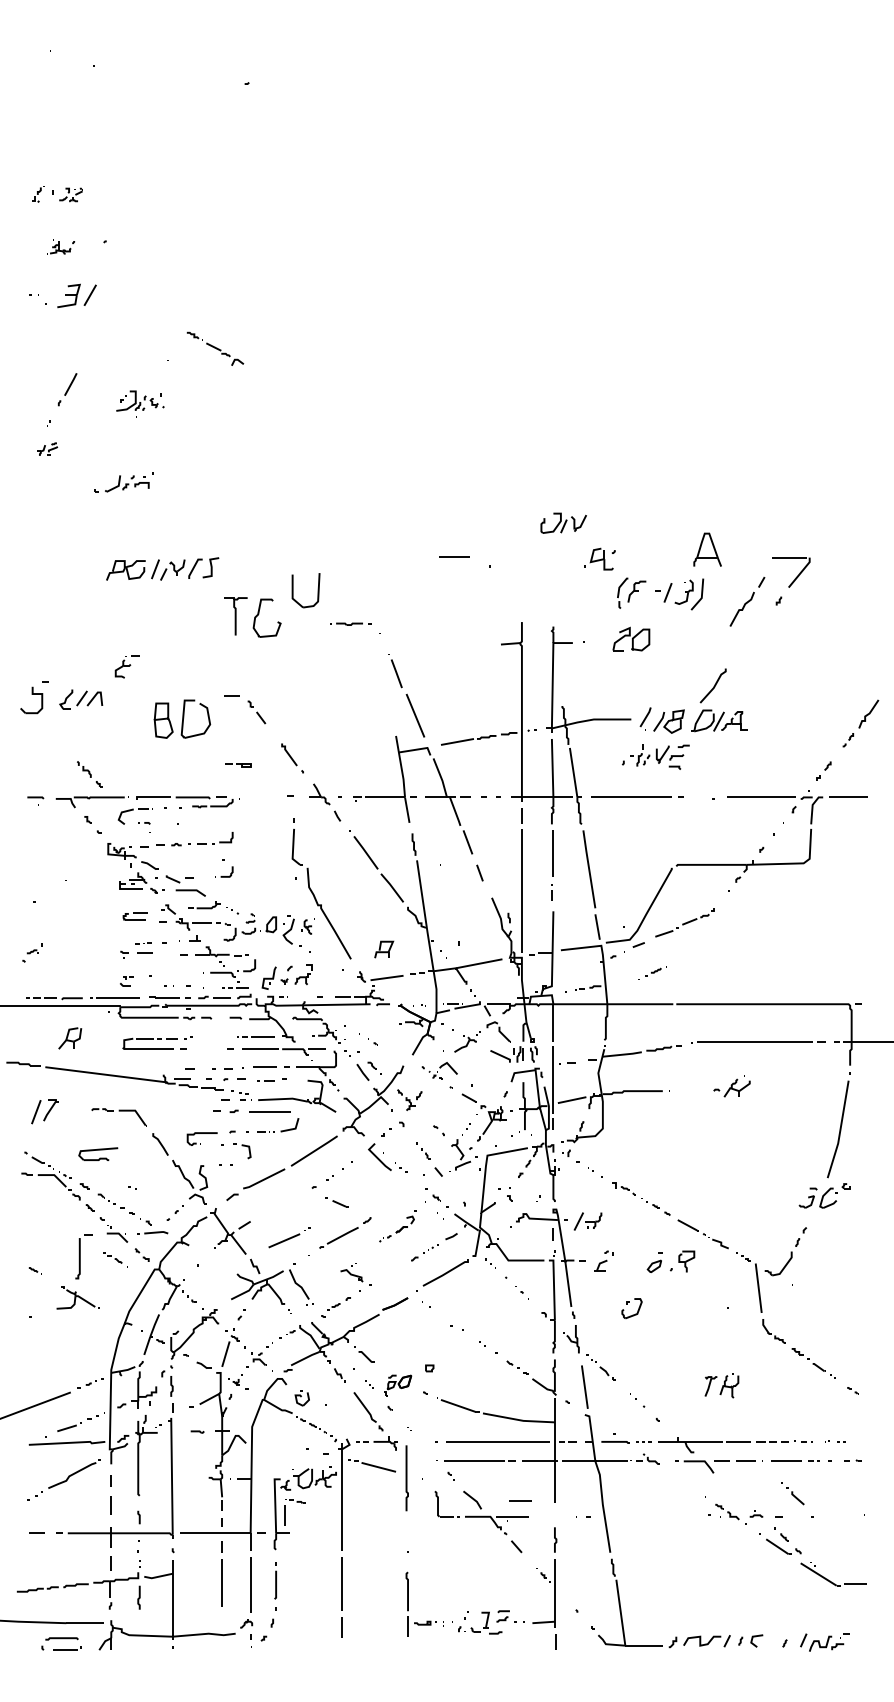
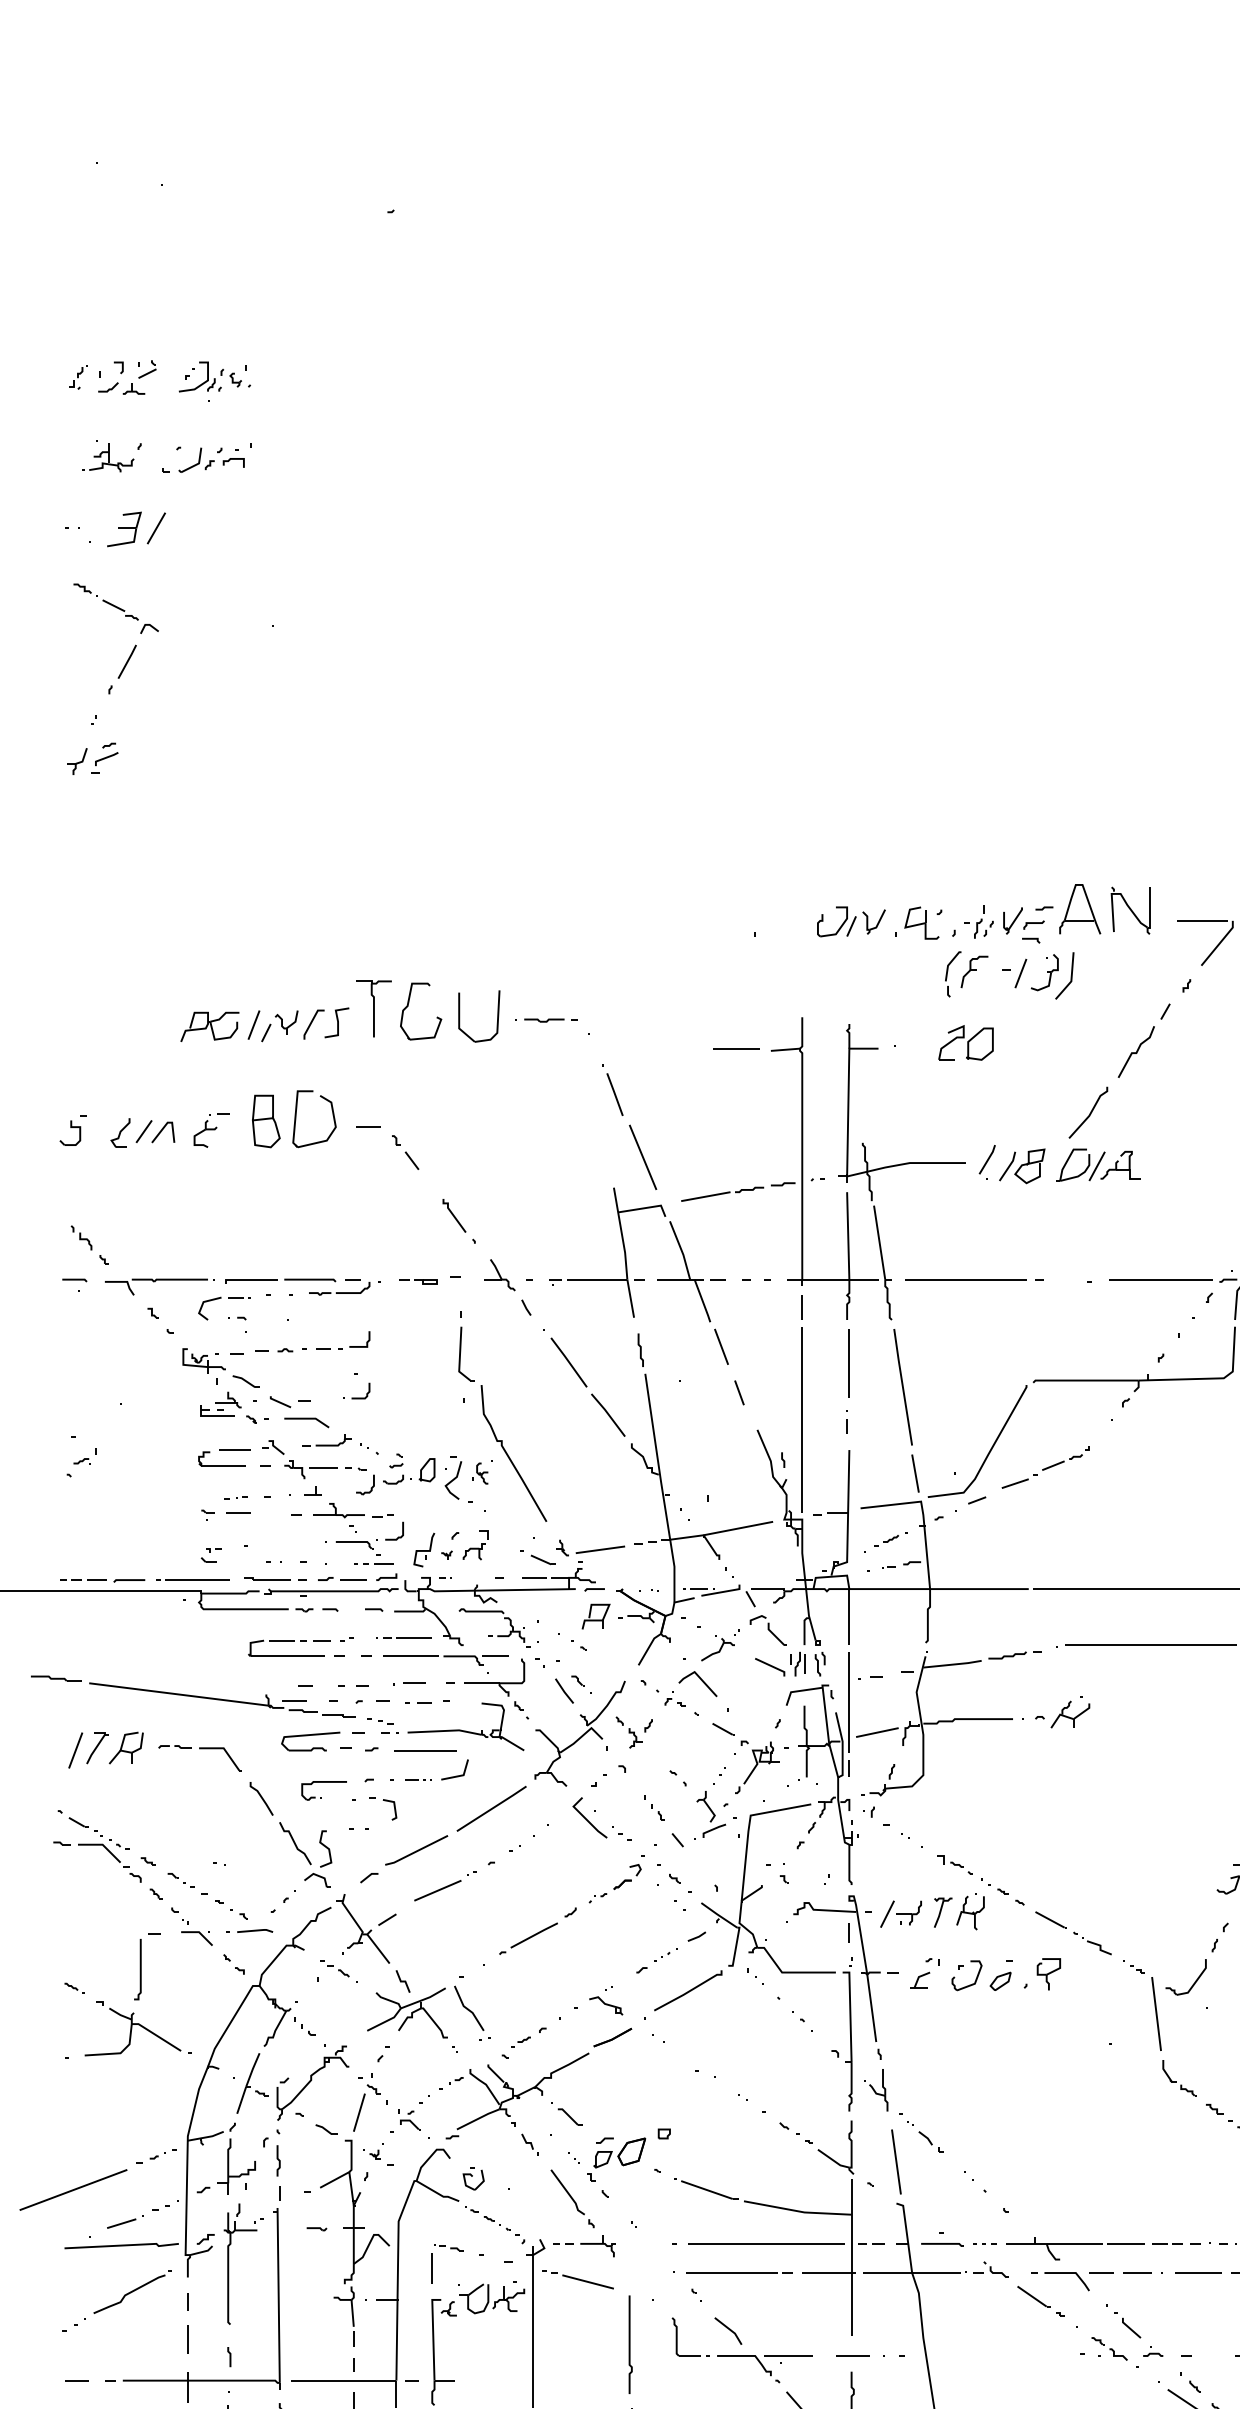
part: (70, 194) -> (126, 377), size x1.67
part: (60, 246) -> (111, 455), size x1.43
part: (215, 348) -> (116, 607), moved
part: (140, 403) -> (215, 380), moved
part: (47, 449) -> (92, 759), size x1.67
part: (123, 482) -> (206, 458), moved
part: (563, 522) -> (850, 920), moved
part: (740, 550) -> (1129, 910), added
line: (454, 556) -> (735, 1047), moved
part: (162, 568) -> (264, 1023), moved
part: (293, 590) -> (460, 1016), moved
part: (747, 601) -> (1144, 1040), moved
part: (126, 666) -> (210, 1130), moved
part: (34, 697) -> (72, 1130), size x0.62
part: (182, 718) -> (294, 1118), moved
part: (655, 756) -> (1002, 923), moved
part: (238, 765) -> (418, 1281), moved
part: (89, 774) -> (89, 1245), moved
part: (134, 916) -> (222, 1457), size x1.43
part: (384, 949) -> (596, 1616), moved
part: (32, 952) -> (81, 1462), moved
part: (652, 972) -> (885, 1541), moved
part: (70, 1038) -> (126, 1748), moved
part: (157, 1042) -> (300, 1646), moved
part: (258, 1067) -> (408, 1683), size x0.62
part: (439, 1070) -> (678, 1688), size x1.43
part: (731, 1086) -> (1061, 1712), moved
part: (98, 1153) -> (310, 1740), moved
part: (336, 1202) -> (536, 1558), moved
part: (397, 1226) -> (616, 1879), moved
part: (289, 1237) -> (445, 1885), moved
part: (115, 1259) -> (339, 1971), moved
part: (351, 1272) -> (605, 2000), moved
part: (77, 1297) -> (137, 2027), size x1.67
part: (631, 1308) -> (966, 1975), moved
part: (397, 1385) -> (616, 2159), size x1.43
part: (721, 1385) -> (958, 1911), moved
line: (406, 1478) -> (629, 2345), moved
part: (680, 1479) -> (1039, 2300), added
part: (792, 1493) -> (1123, 2321), moved
line: (520, 1500) -> (852, 2355), moved
part: (285, 1512) -> (433, 2264), moved

